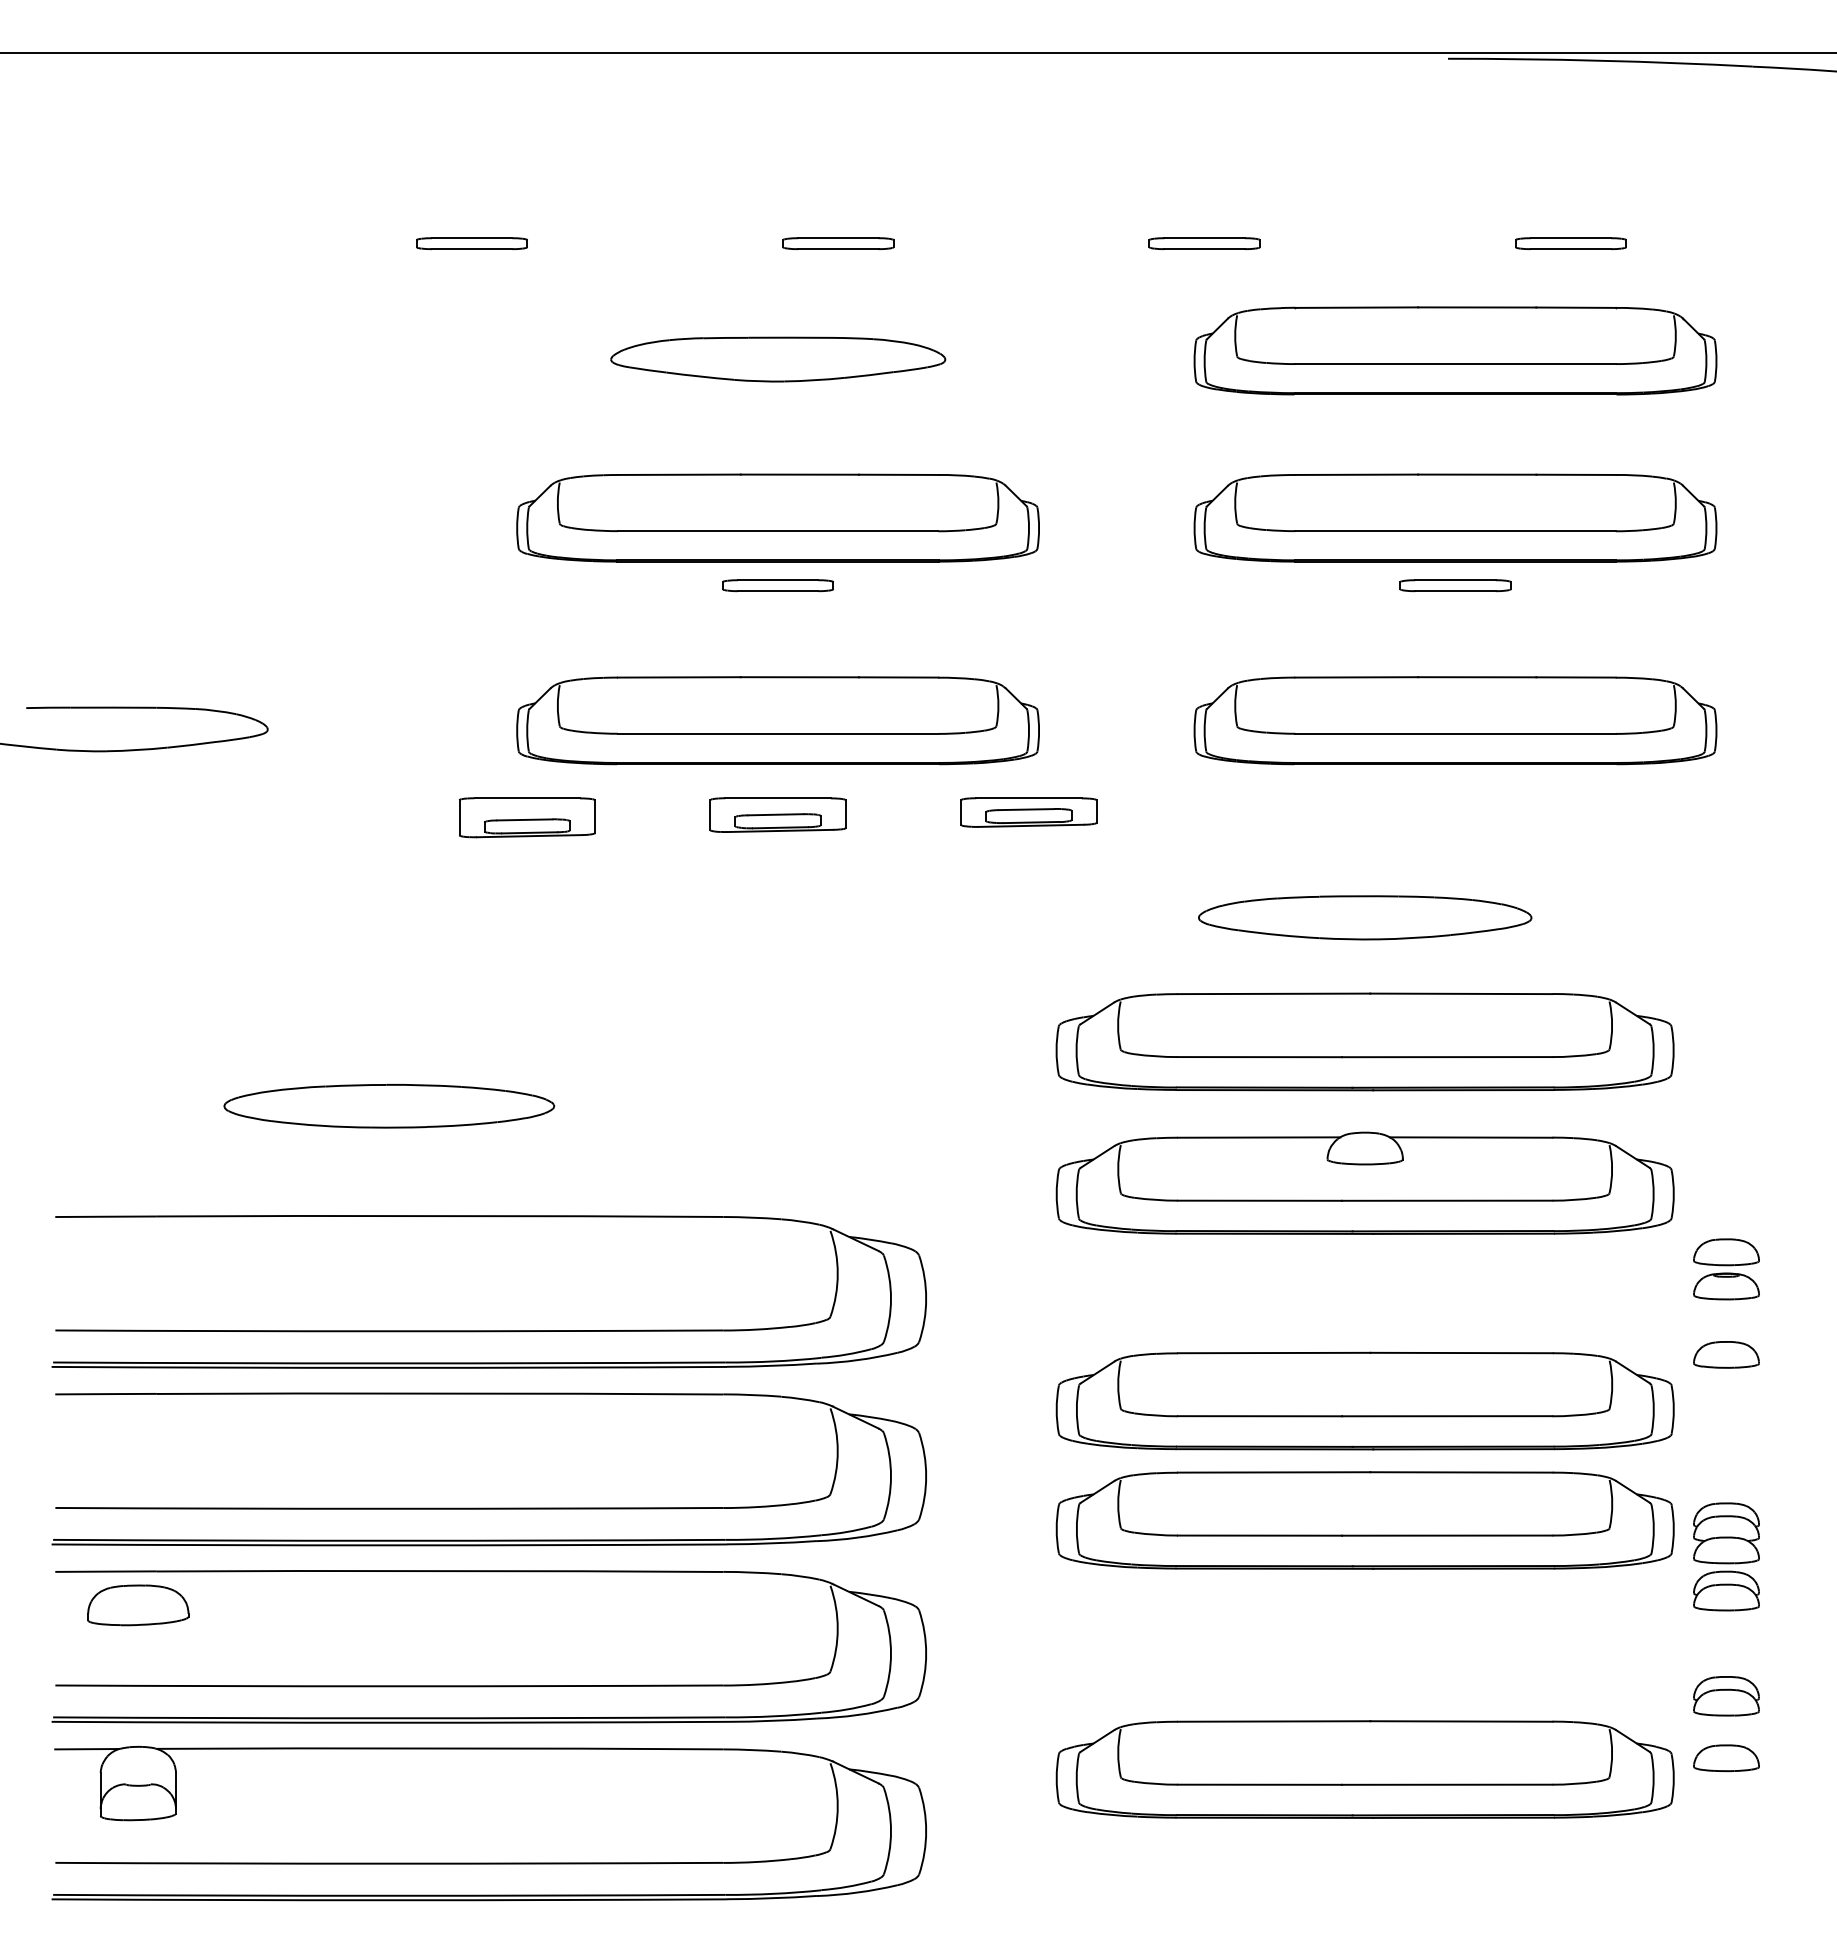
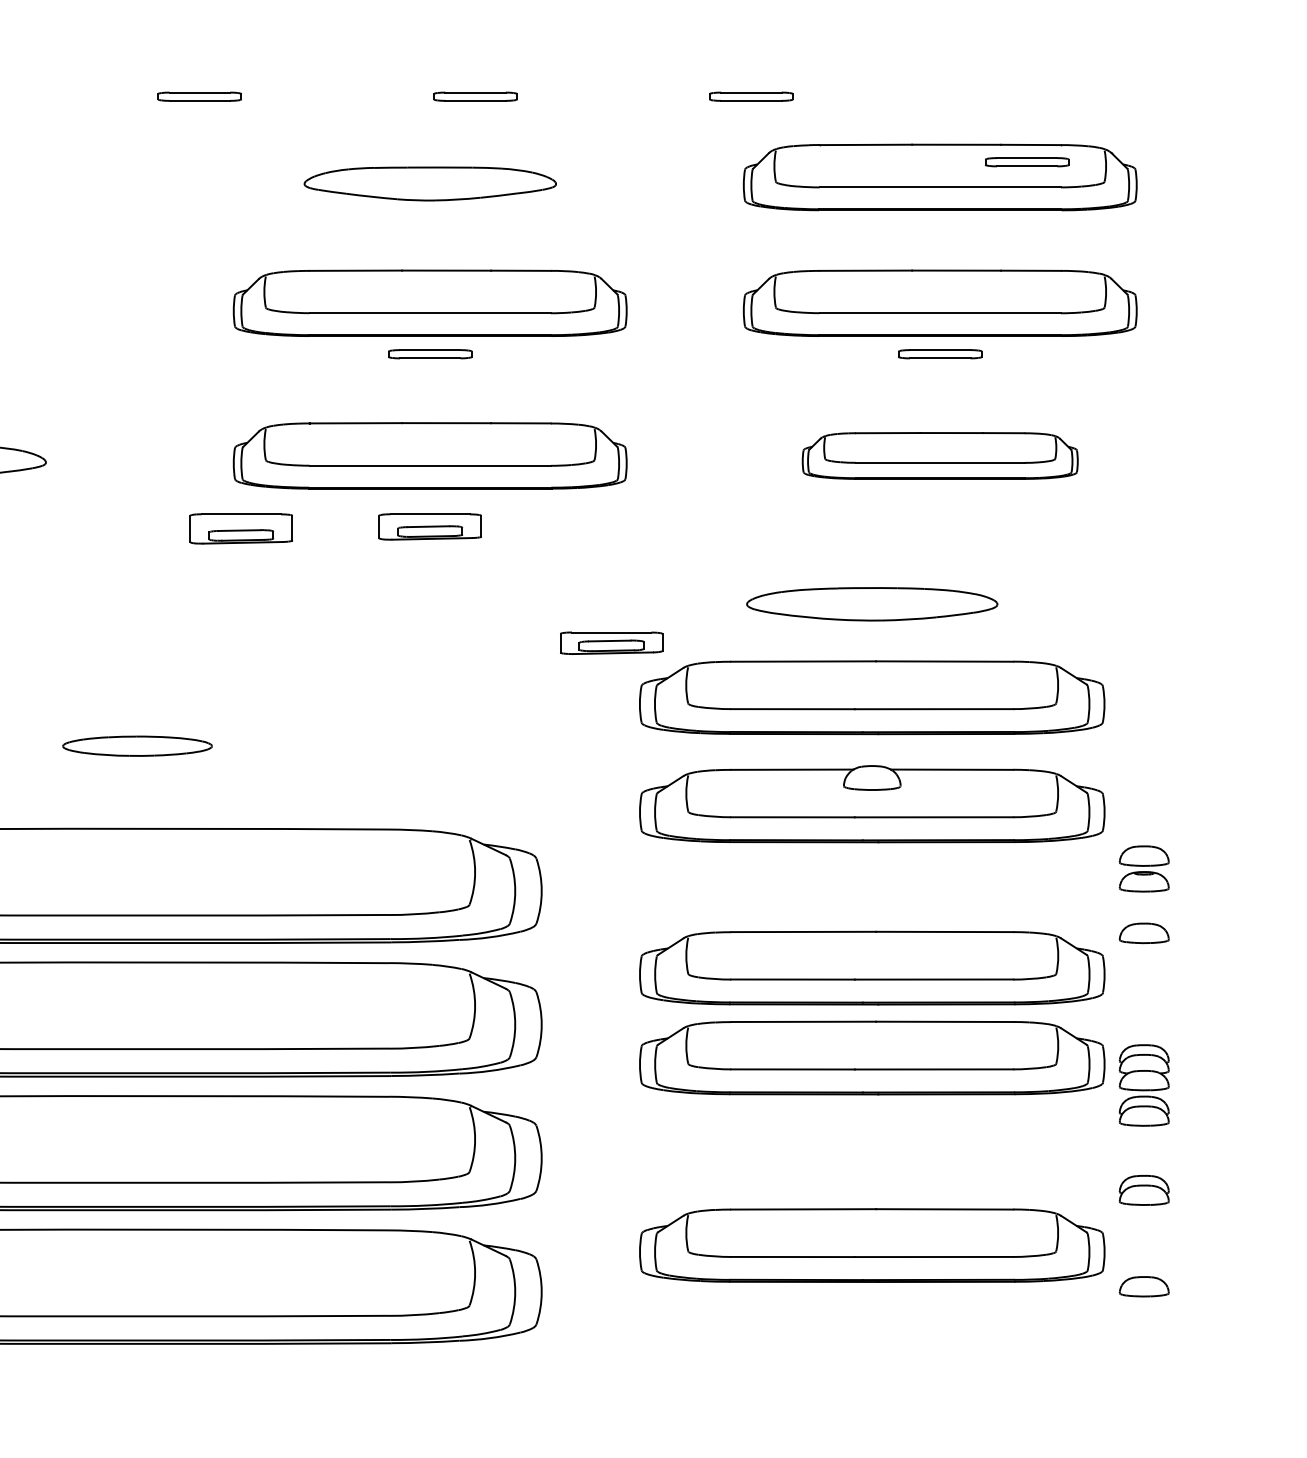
part: (1570, 243) -> (1026, 162), moved
part: (1455, 720) -> (940, 455), size x0.7
part: (1028, 812) -> (611, 643), moved
part: (389, 1106) -> (137, 746), size x0.6
part: (1726, 1758) -> (1144, 1286), moved

